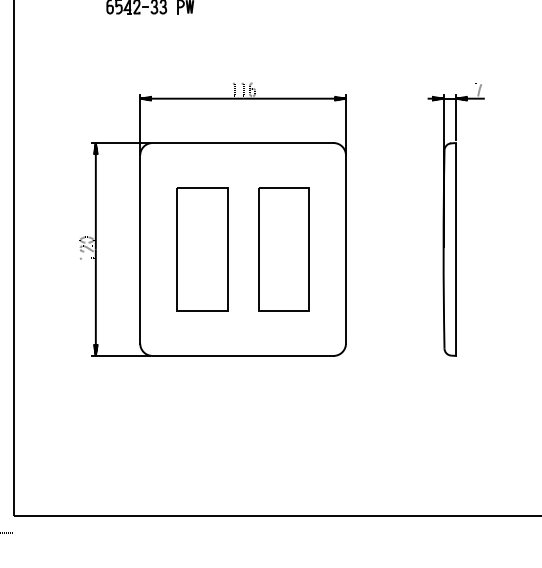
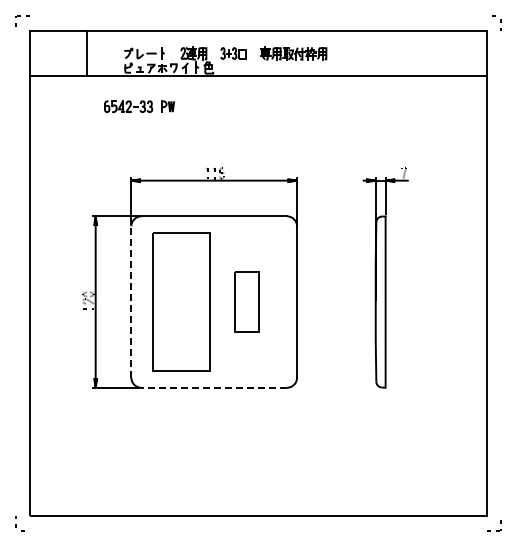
part: (202, 248) -> (181, 301), size x1.4
part: (283, 248) -> (246, 301), size x0.6
line: (140, 250) -> (131, 302), solid -> dashed
line: (243, 355) -> (214, 387), solid -> dashed

